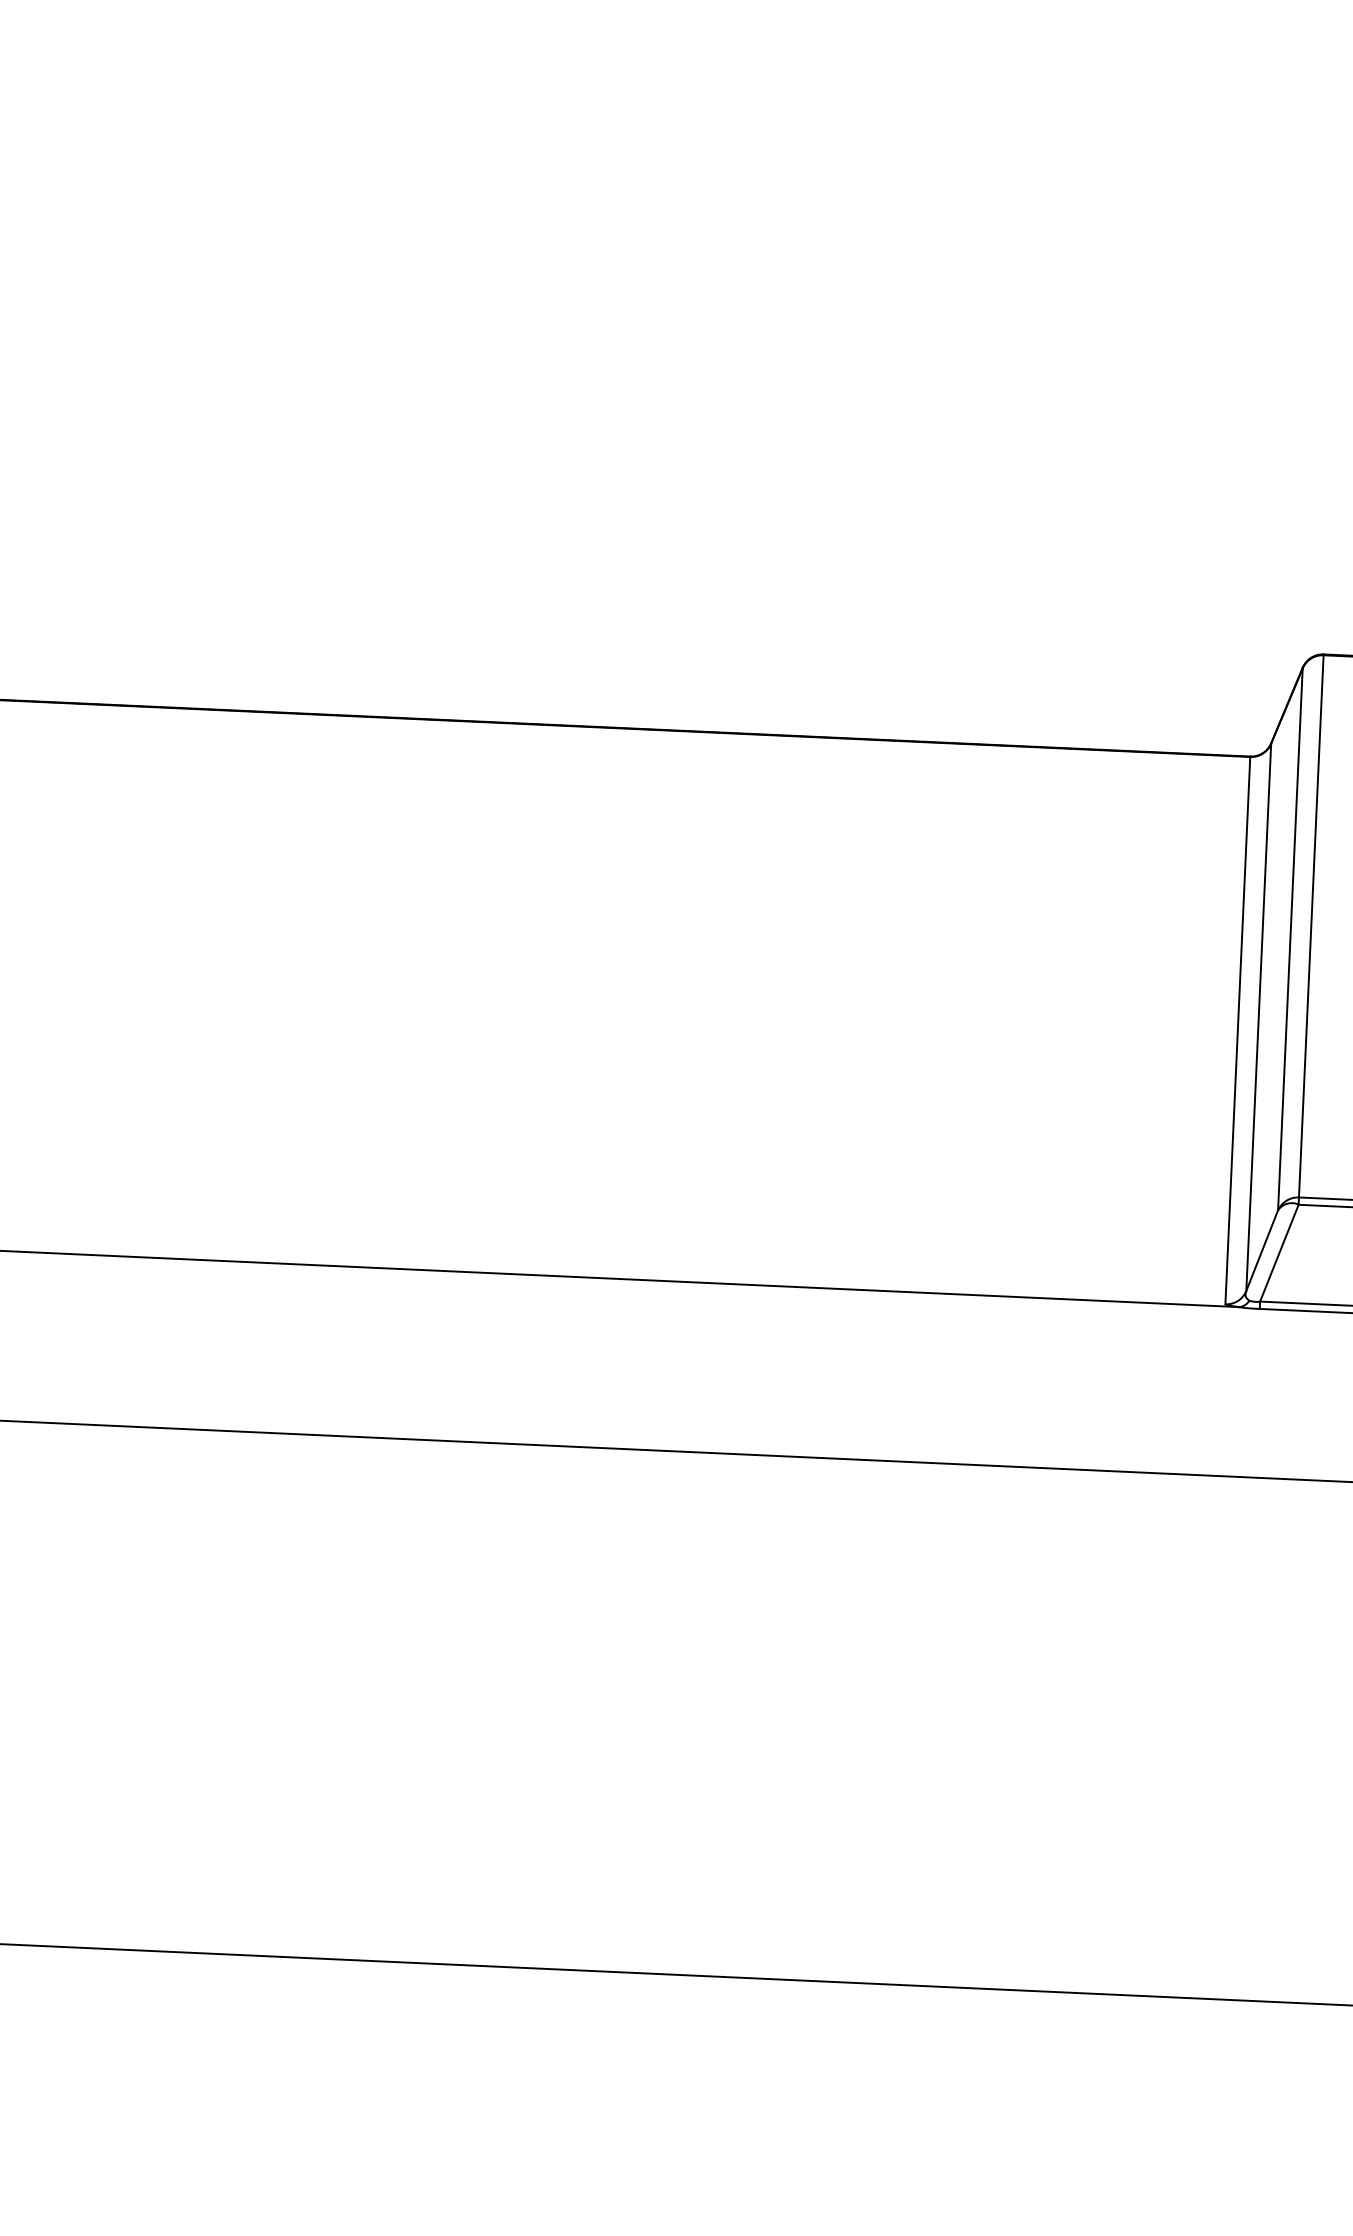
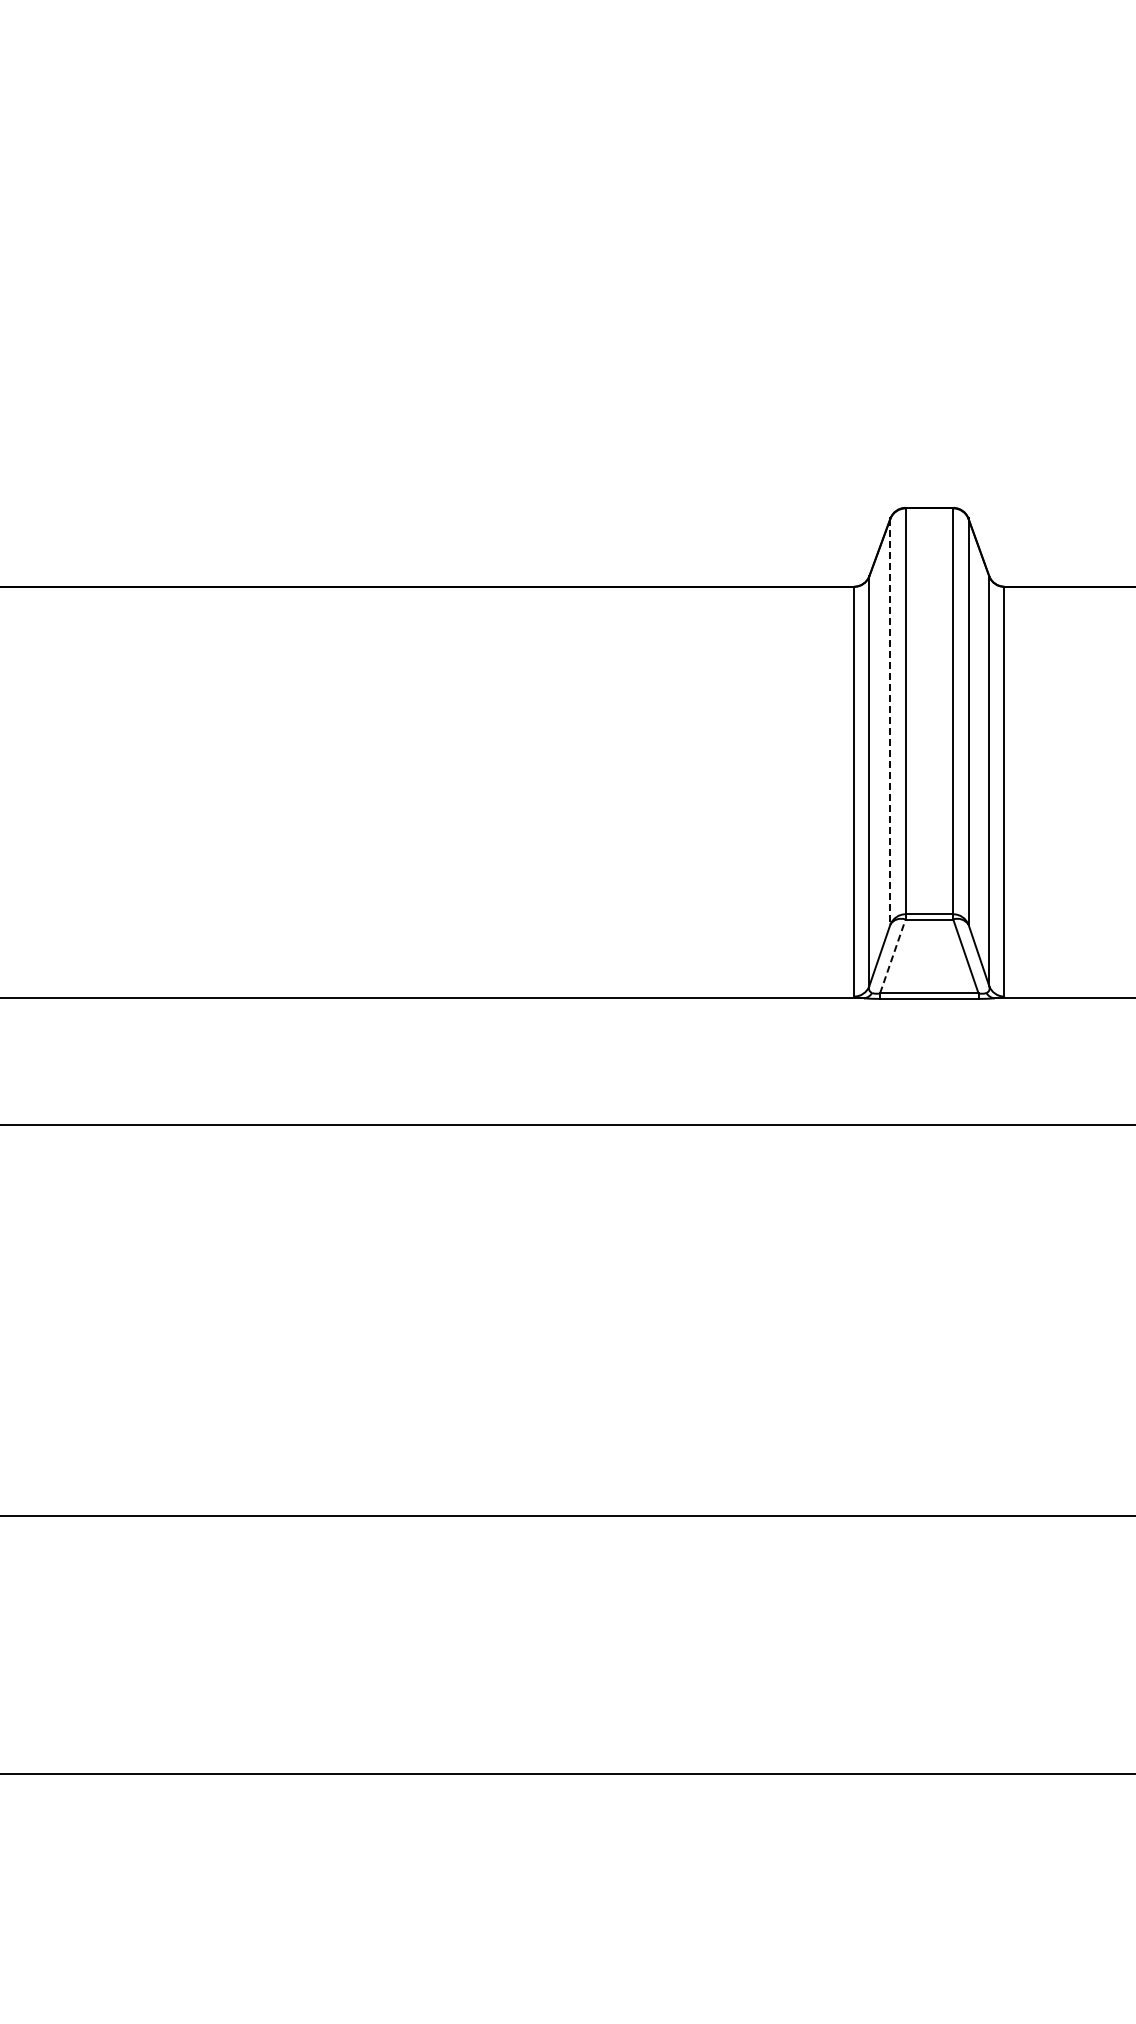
line: (1290, 938) -> (890, 721), solid -> dashed
line: (1278, 1253) -> (892, 956), solid -> dashed

